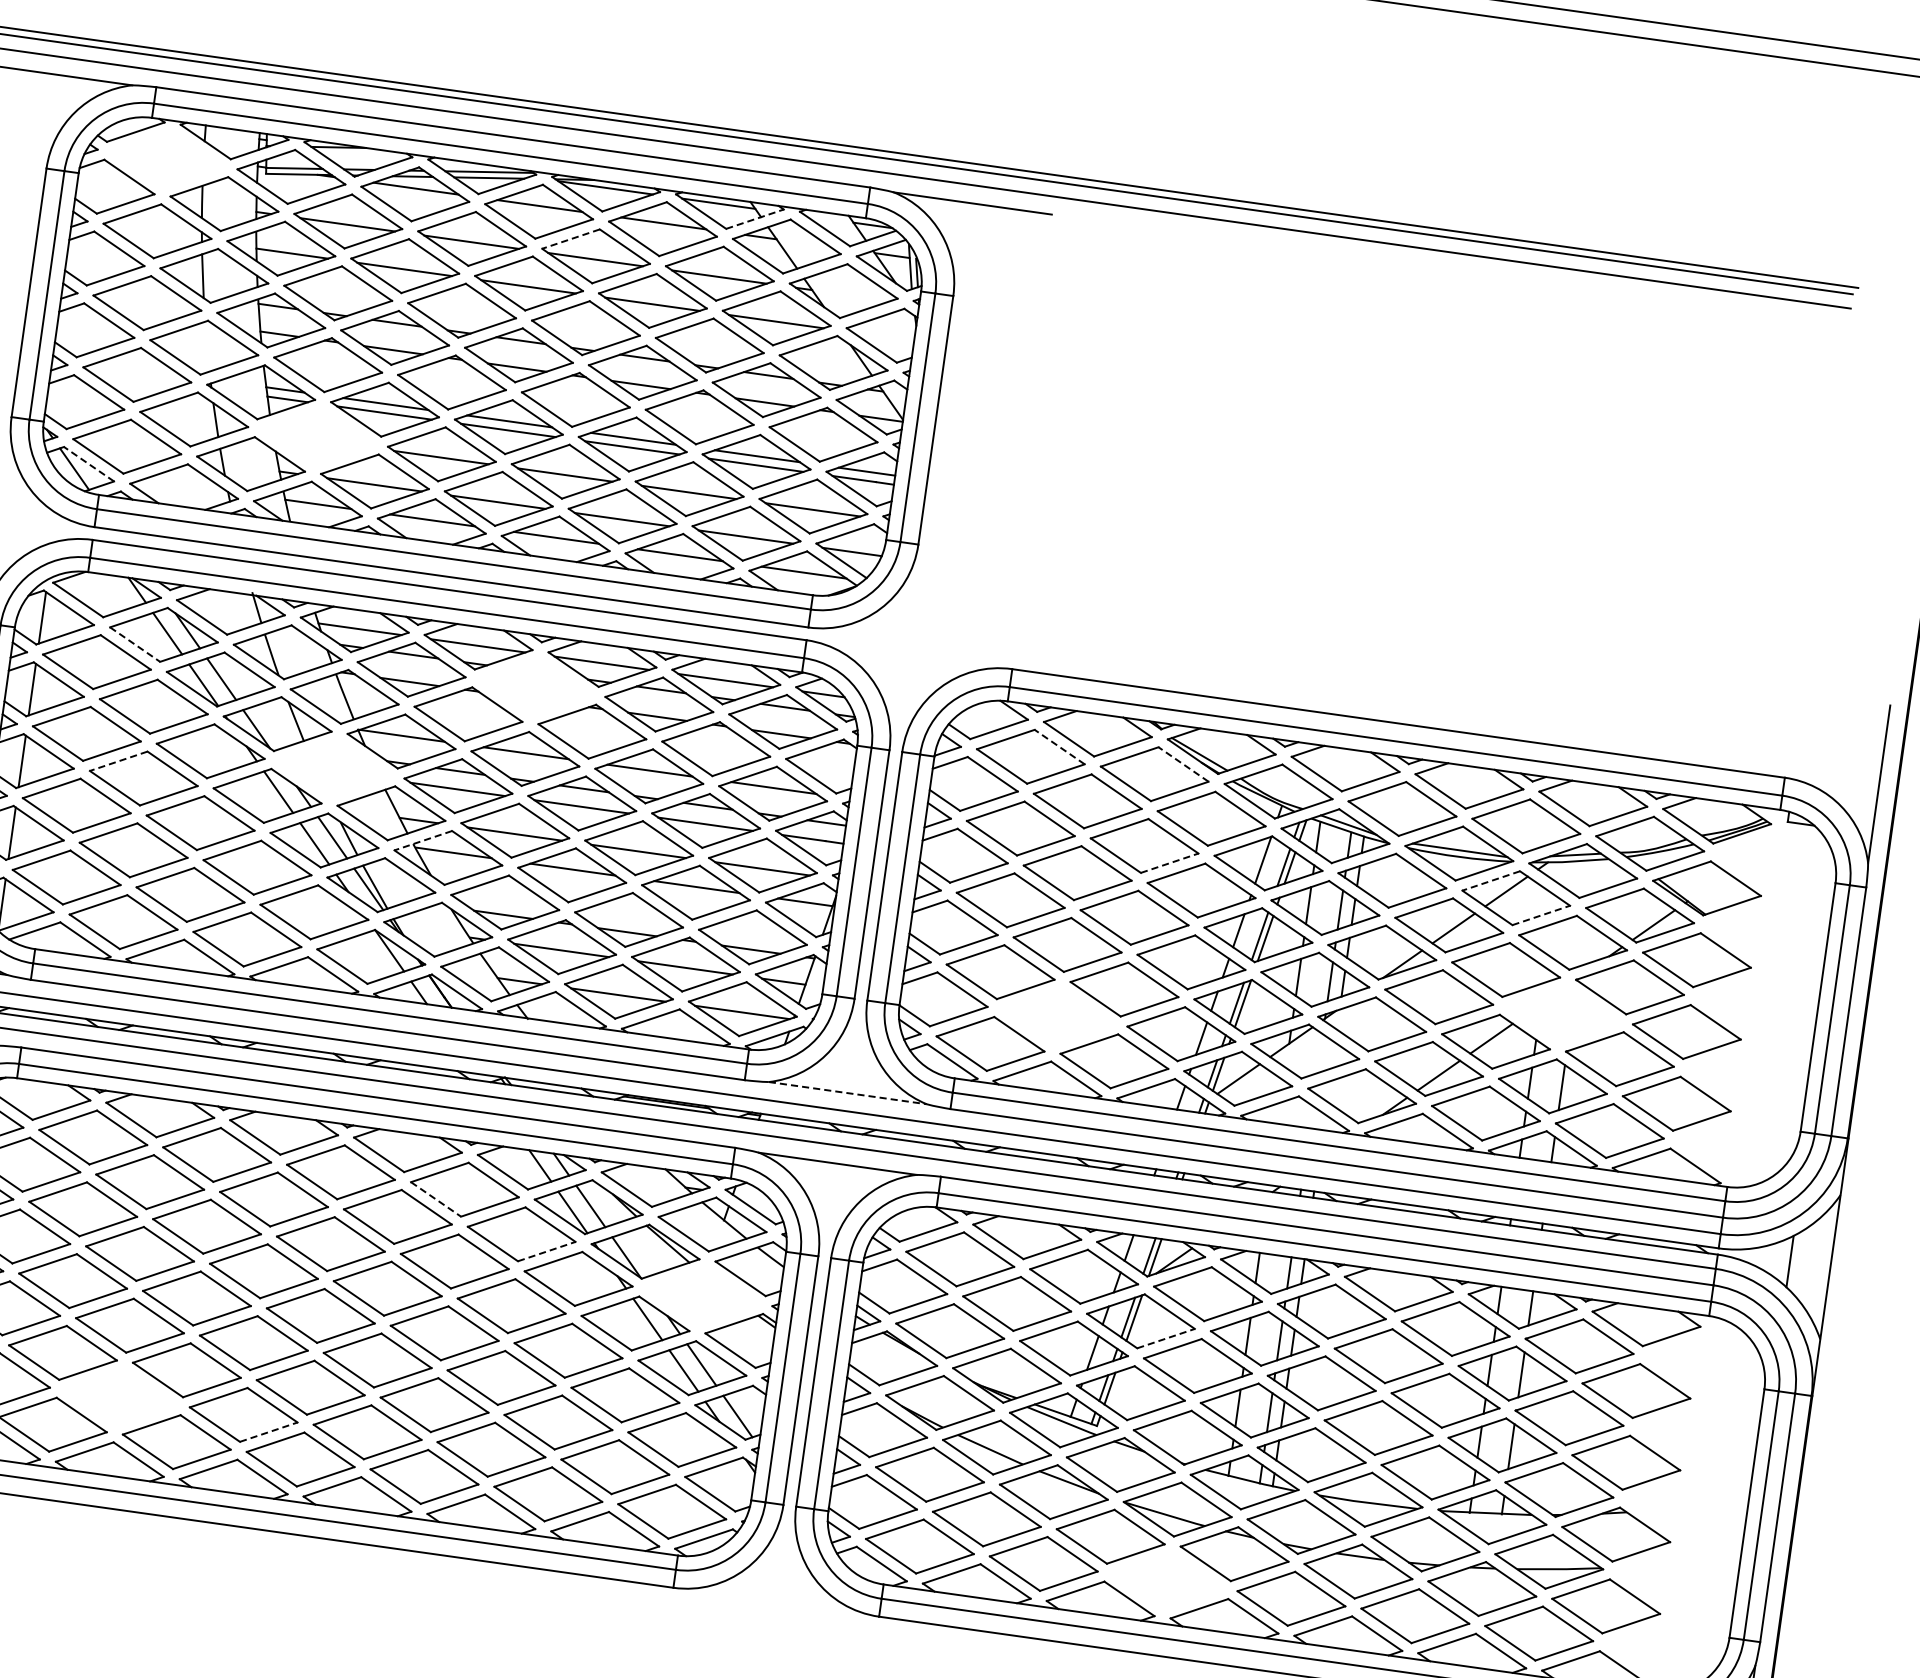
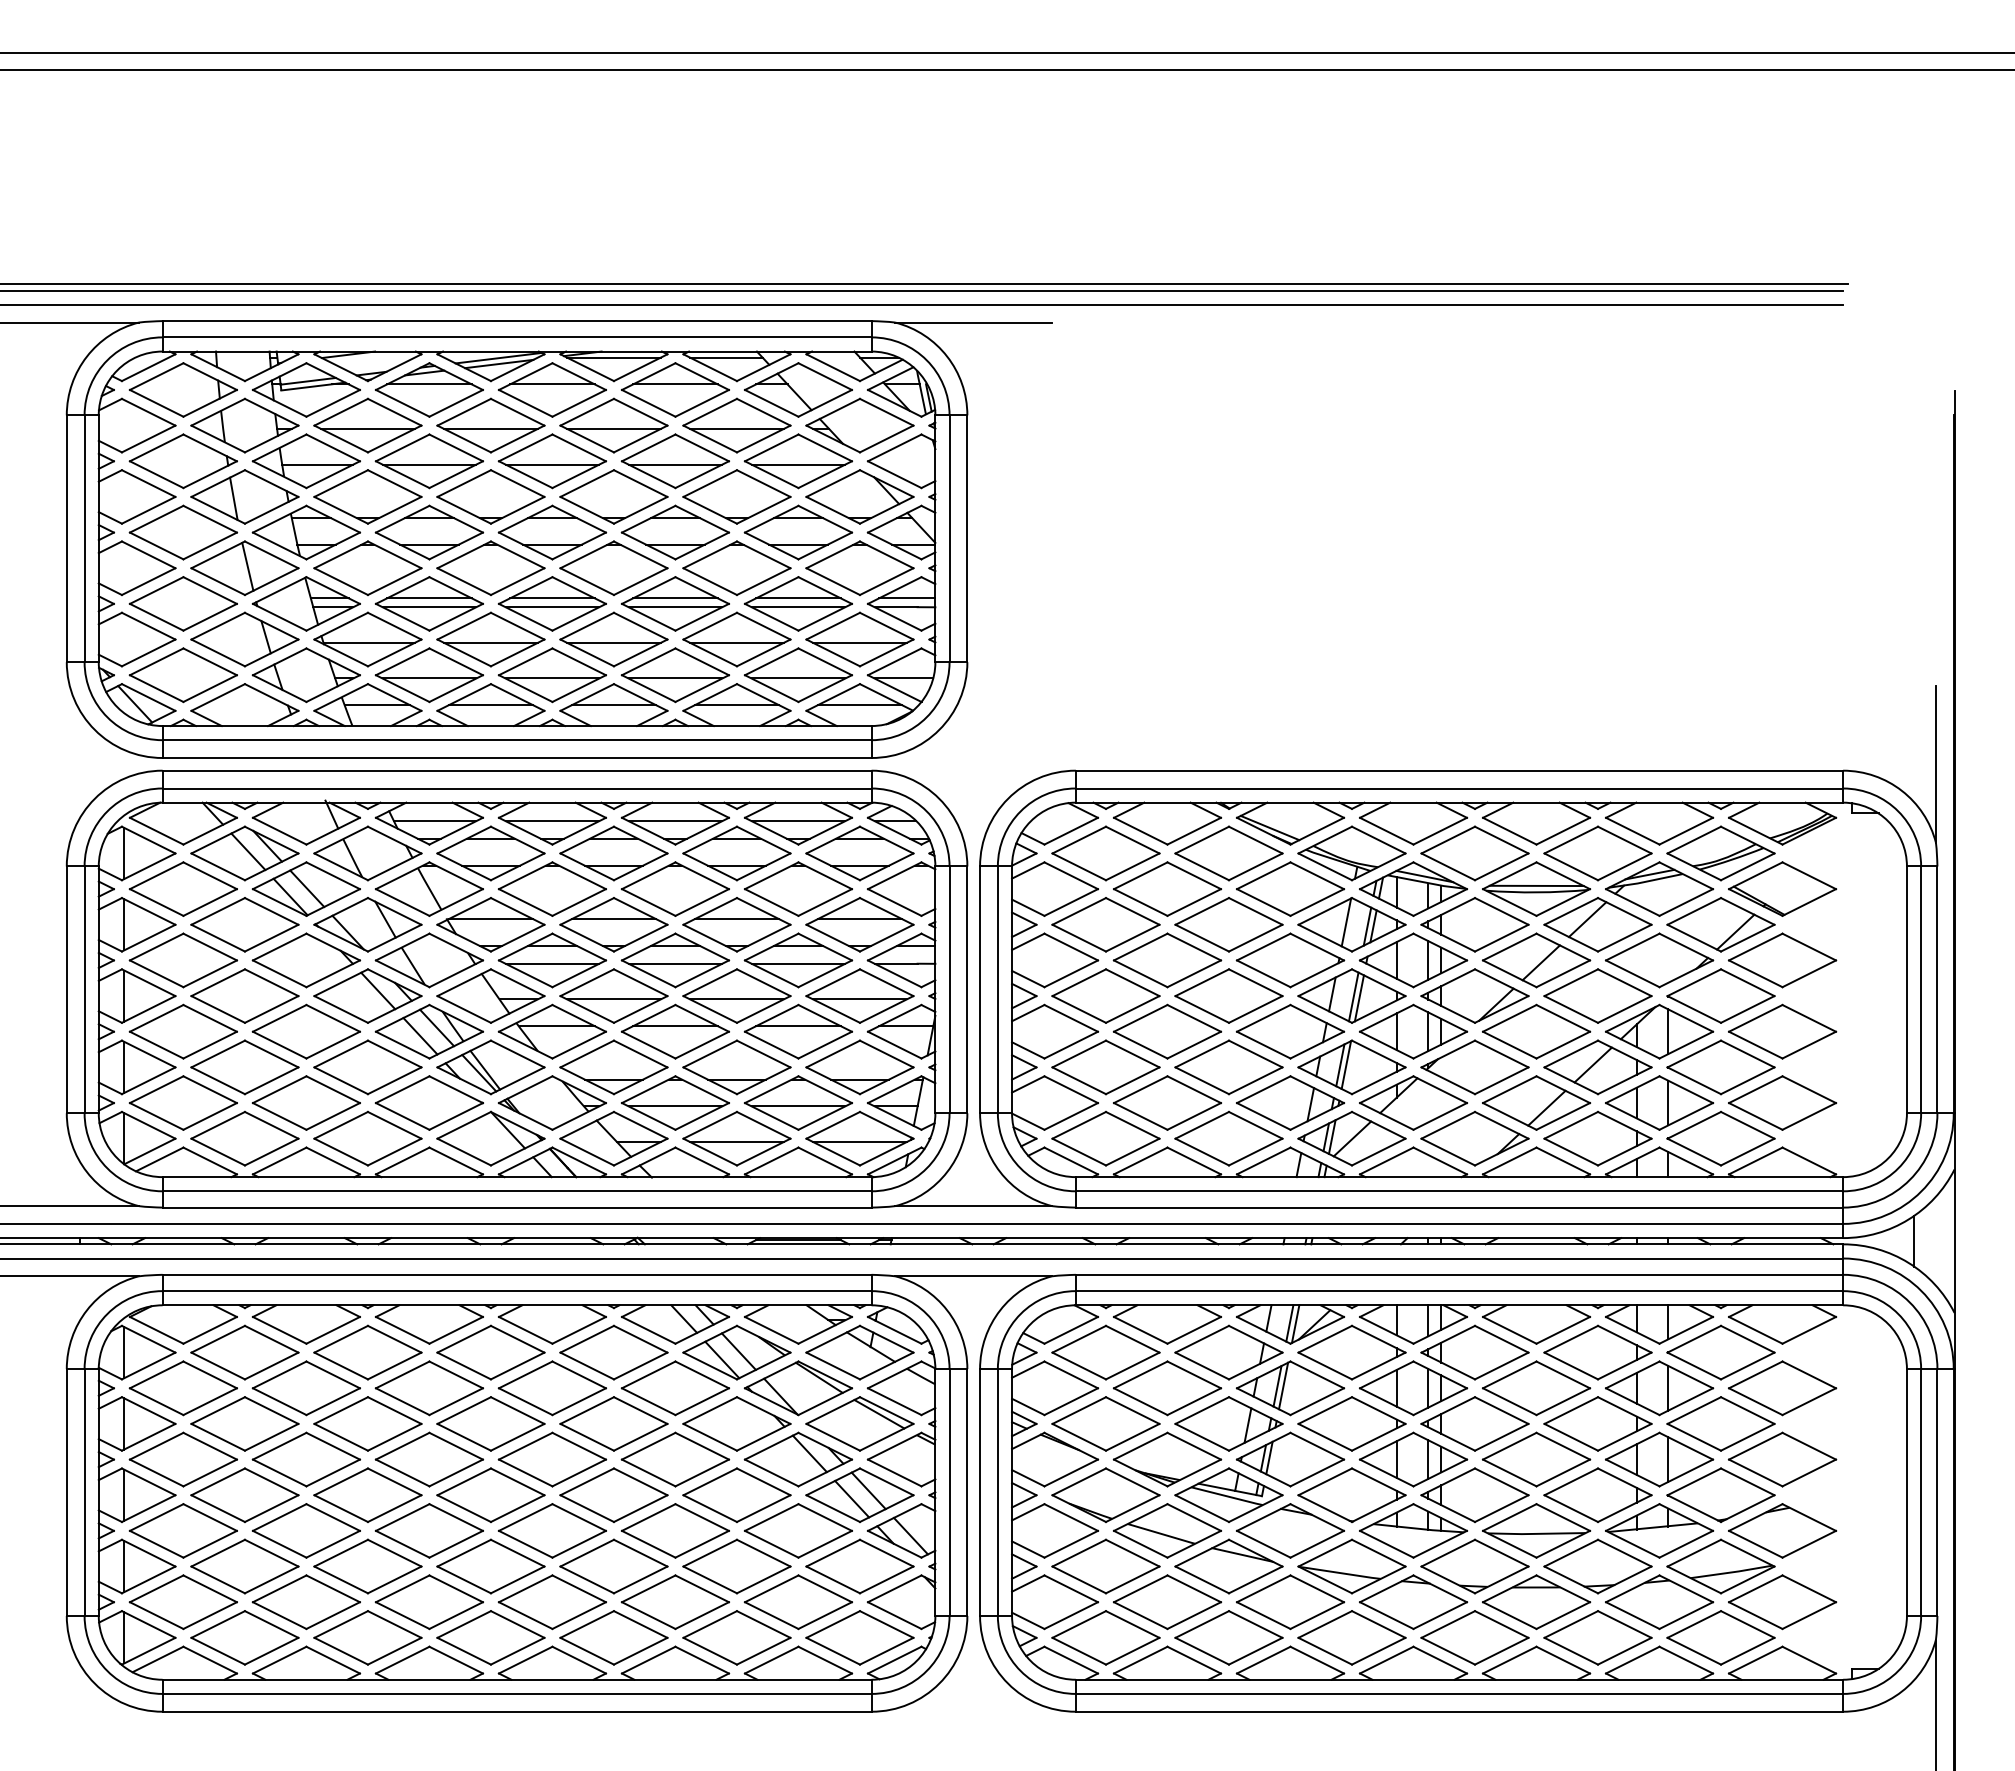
part: (166, 158) -> (182, 389), added
line: (754, 218) -> (763, 367), dashed -> solid
line: (571, 239) -> (587, 412), dashed -> solid
line: (207, 346) -> (247, 566), added
part: (317, 436) -> (367, 639), added
line: (88, 464) -> (148, 697), dashed -> solid
line: (135, 644) -> (218, 866), dashed -> solid
part: (535, 687) -> (613, 853), added
line: (1059, 747) -> (1132, 840), dashed -> solid
line: (119, 761) -> (218, 982), dashed -> solid
line: (1183, 764) -> (1255, 840), dashed -> solid
part: (334, 768) -> (429, 960), added
line: (423, 840) -> (525, 1018), dashed -> solid
line: (1169, 863) -> (1255, 938), dashed -> solid
line: (1491, 881) -> (1571, 911), dashed -> solid
line: (1540, 915) -> (1624, 938), dashed -> solid
part: (1563, 1014) -> (1659, 1031), added
part: (1057, 1016) -> (1167, 1102), added
line: (848, 1093) -> (974, 1206), dashed -> solid
line: (436, 1199) -> (587, 1366), dashed -> solid
line: (547, 1251) -> (702, 1401), dashed -> solid
part: (702, 1295) -> (859, 1423), added
line: (1166, 1338) -> (1317, 1401), dashed -> solid
part: (118, 1397) -> (305, 1602), added
line: (269, 1432) -> (456, 1615), dashed -> solid
part: (1167, 1580) -> (1351, 1637), added

